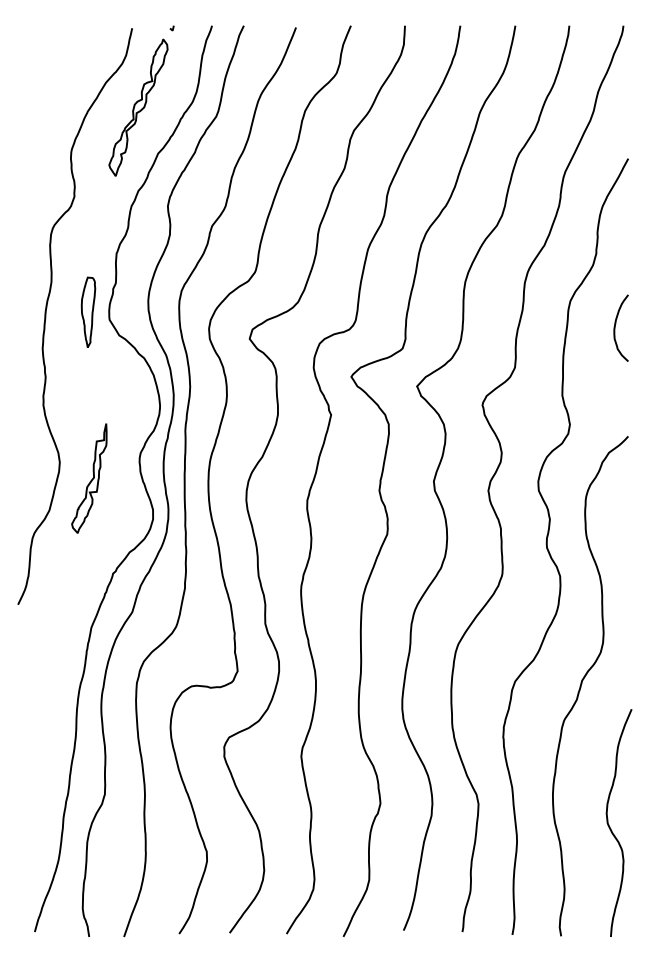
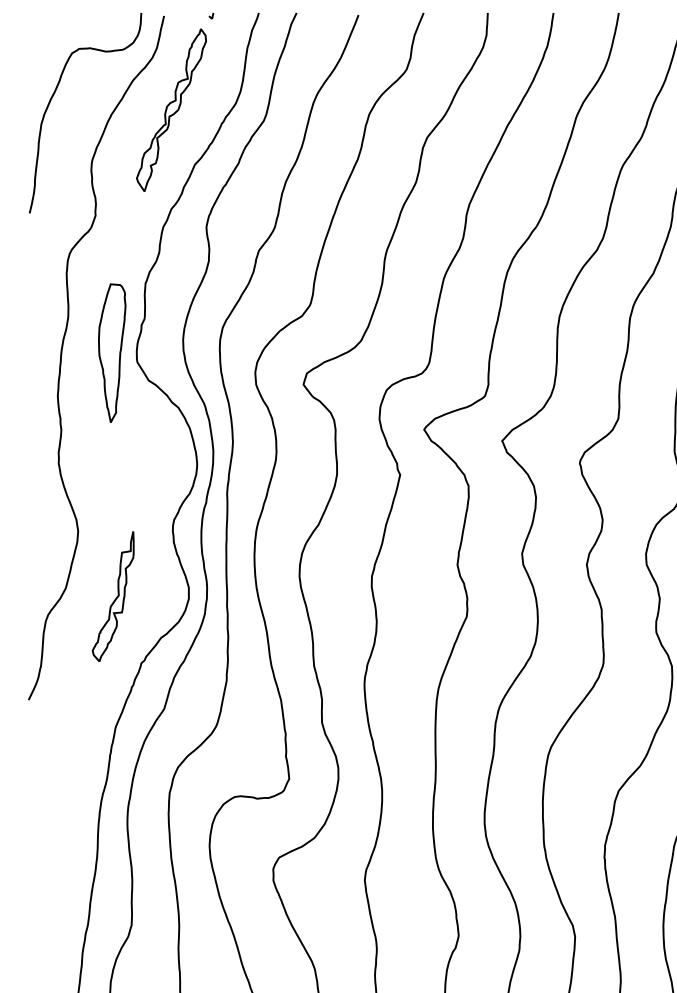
curve: (39, 95) -> (54, 95), added
part: (88, 312) -> (112, 353), size x1.67
part: (89, 478) -> (113, 596), moved

